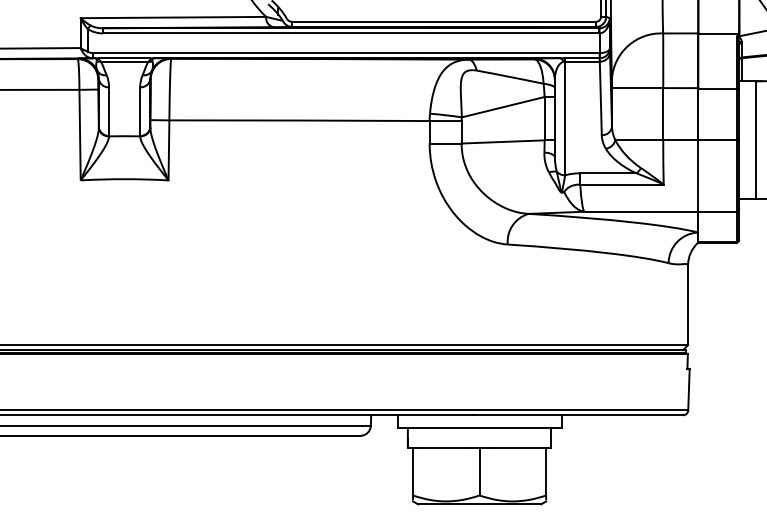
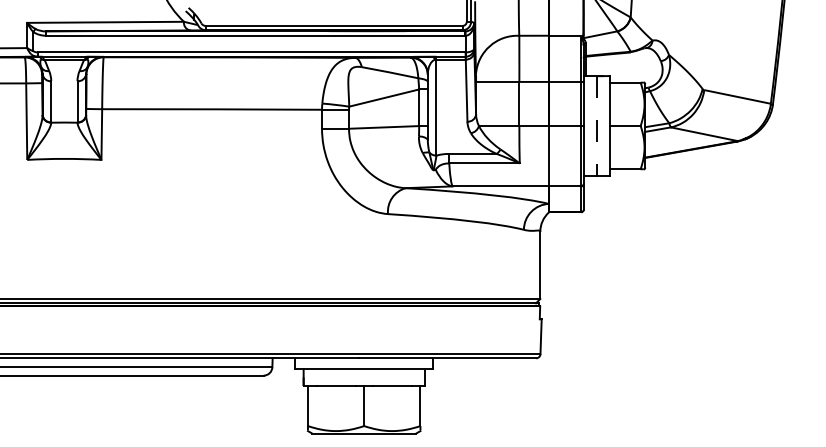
line: (755, 140) -> (597, 126), solid -> dashed

